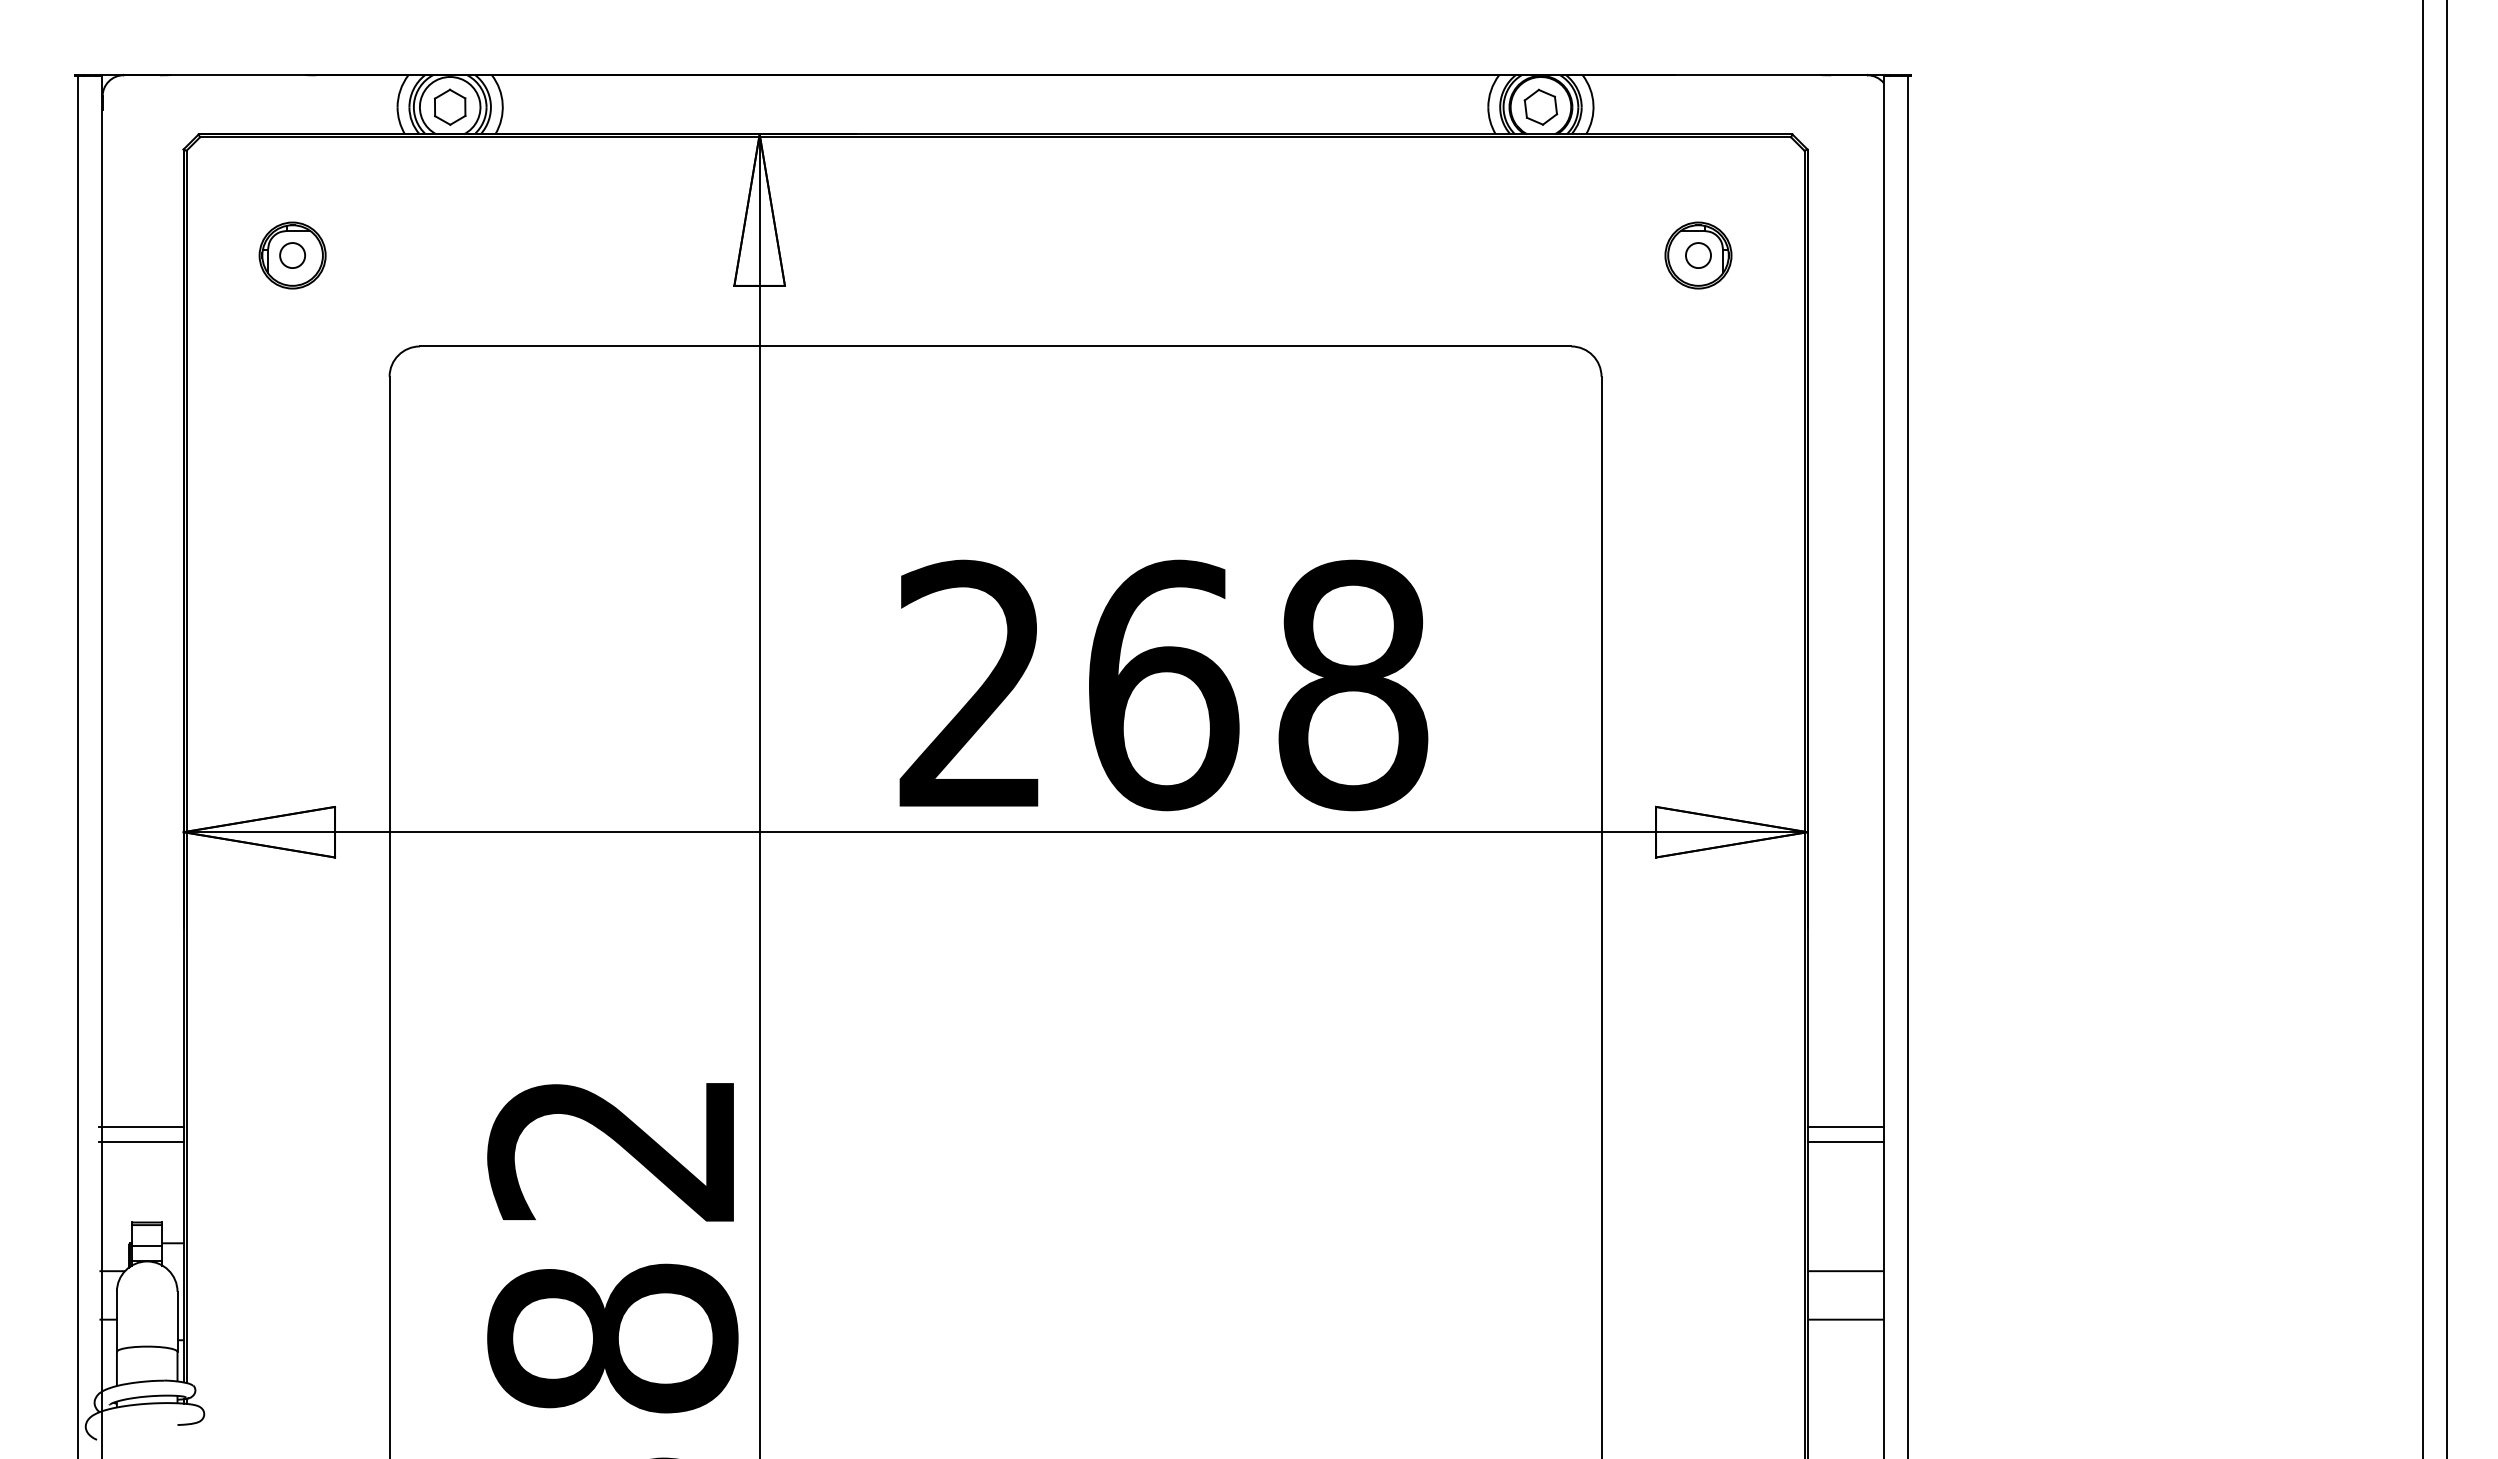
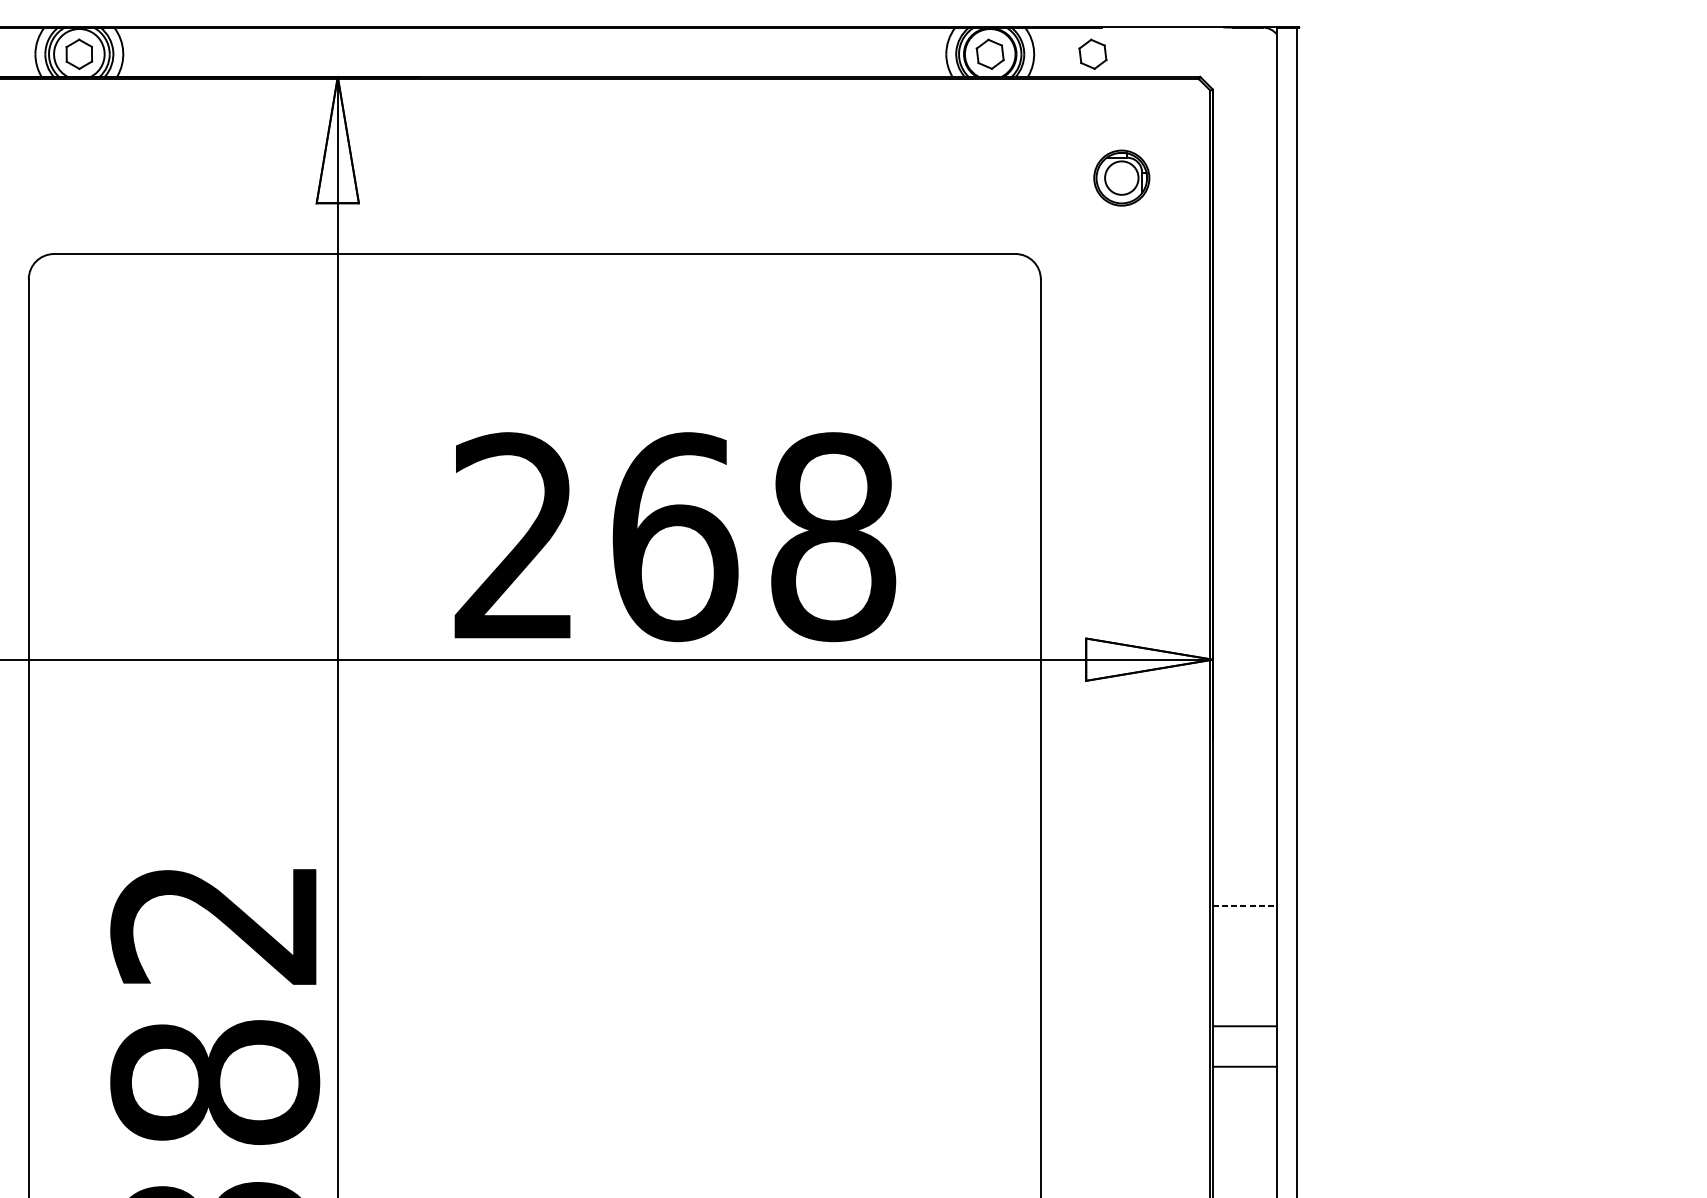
part: (1663, 106) -> (1092, 53), added
circle: (1698, 255) -> (1121, 178), size x1.6
line: (1846, 1127) -> (1245, 906), solid -> dashed
line: (1845, 1141) -> (1244, 917), removed

